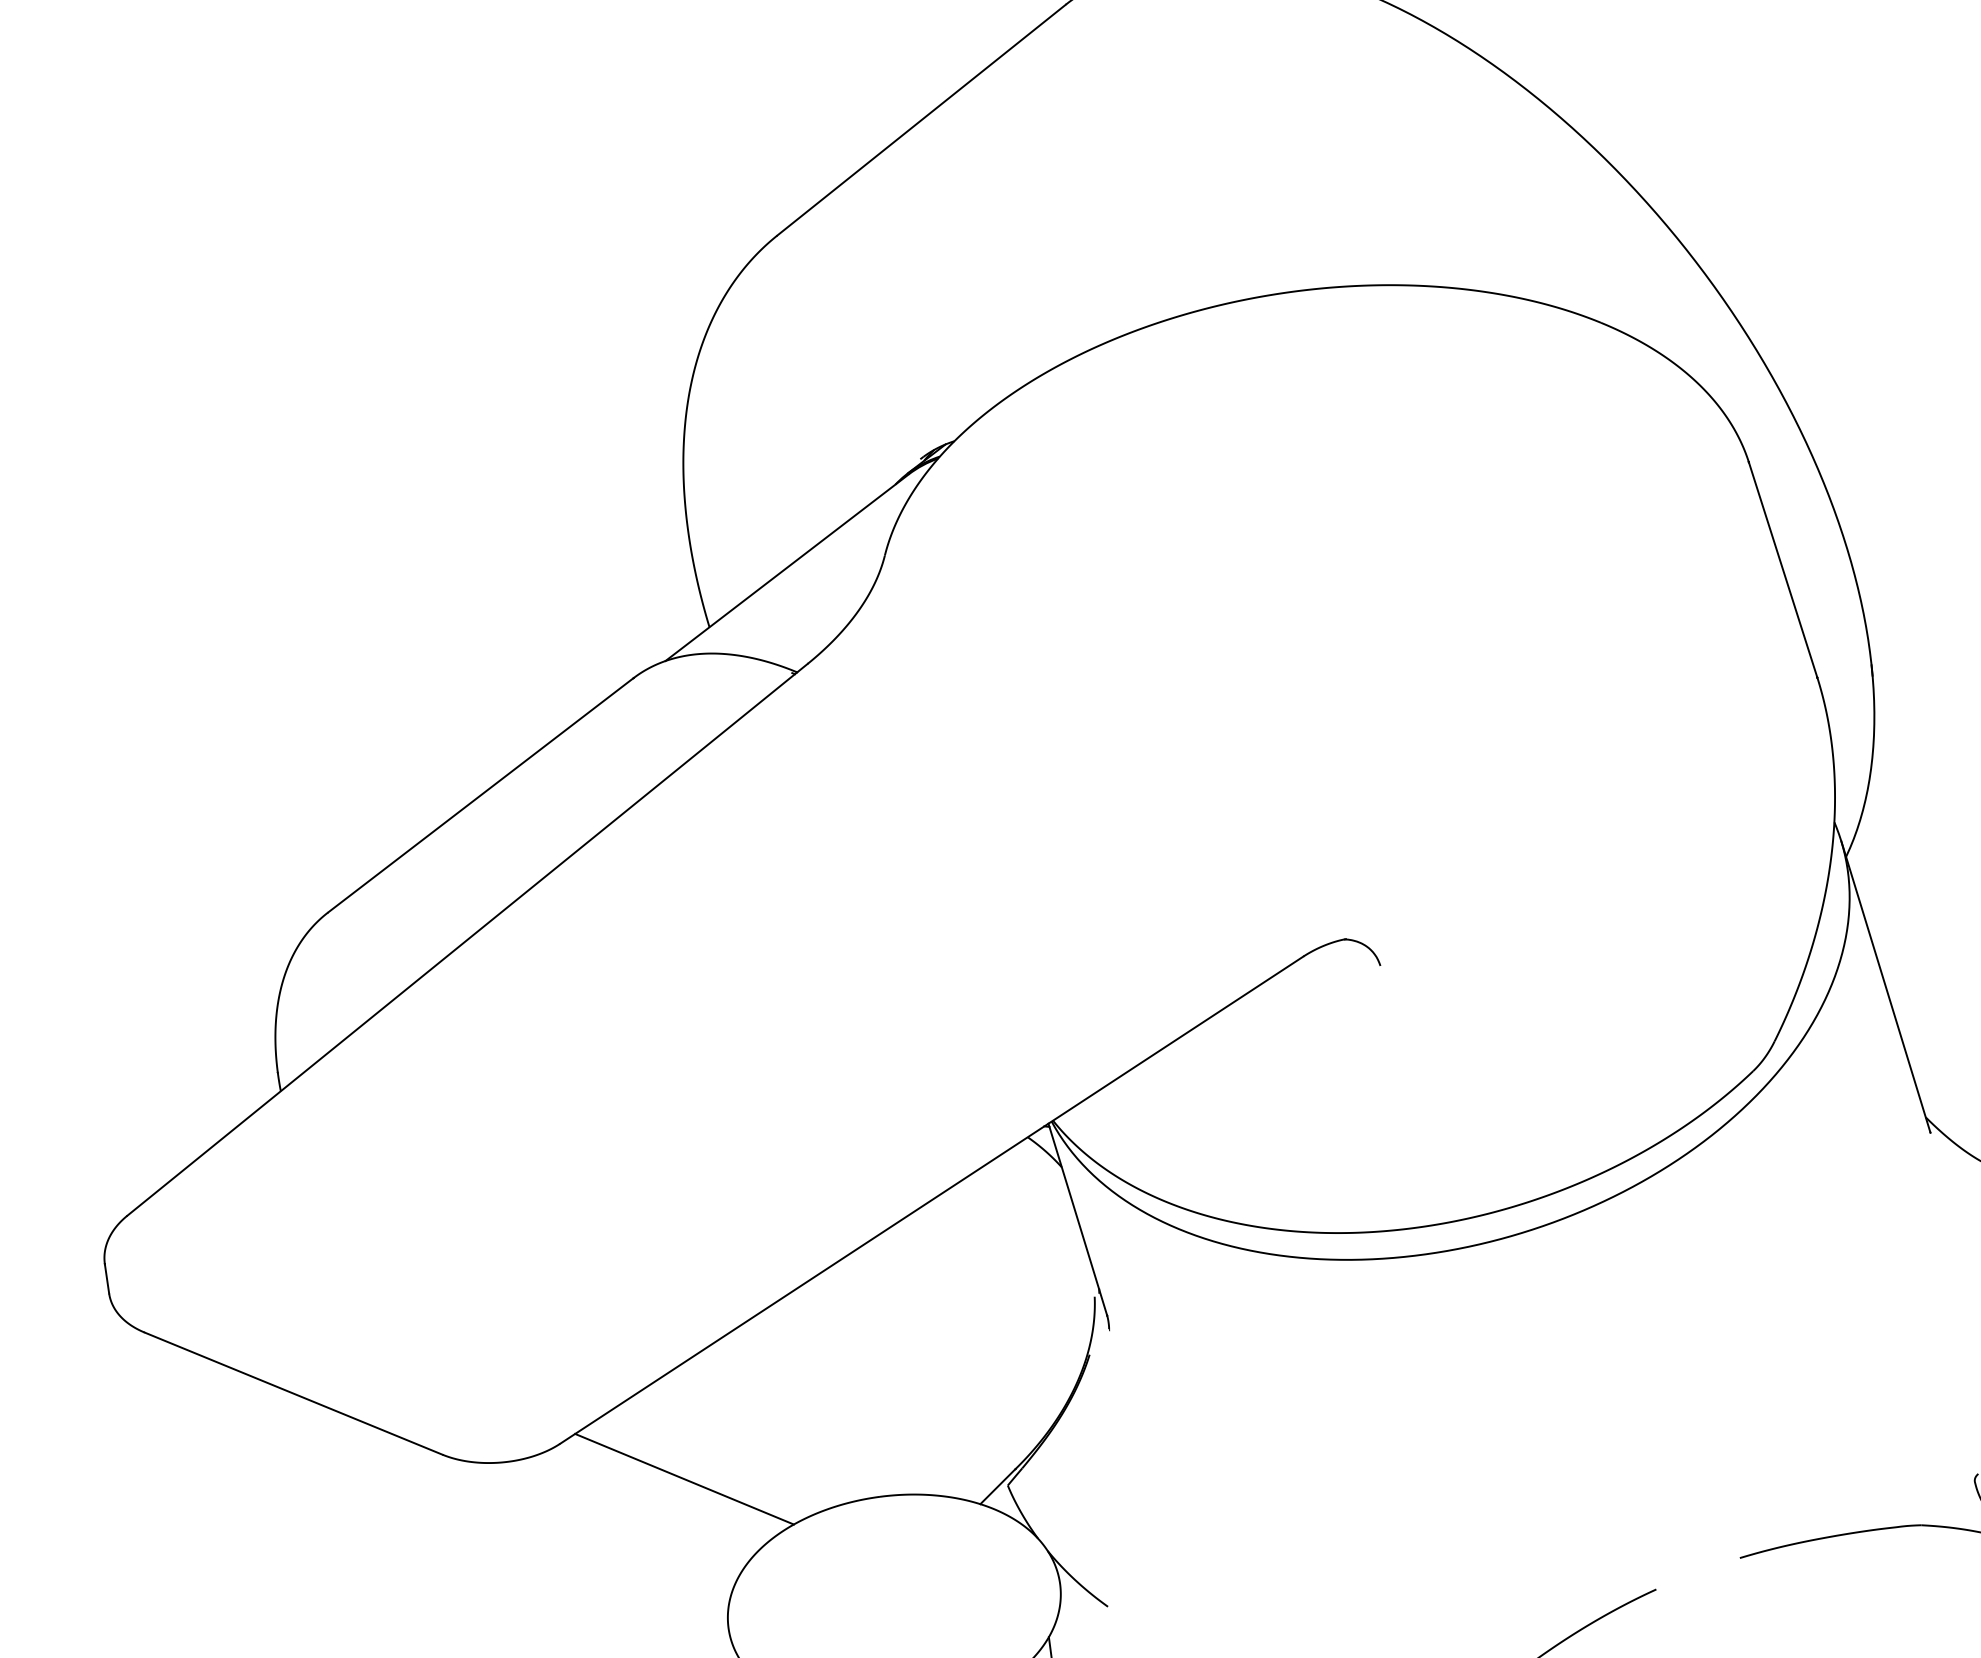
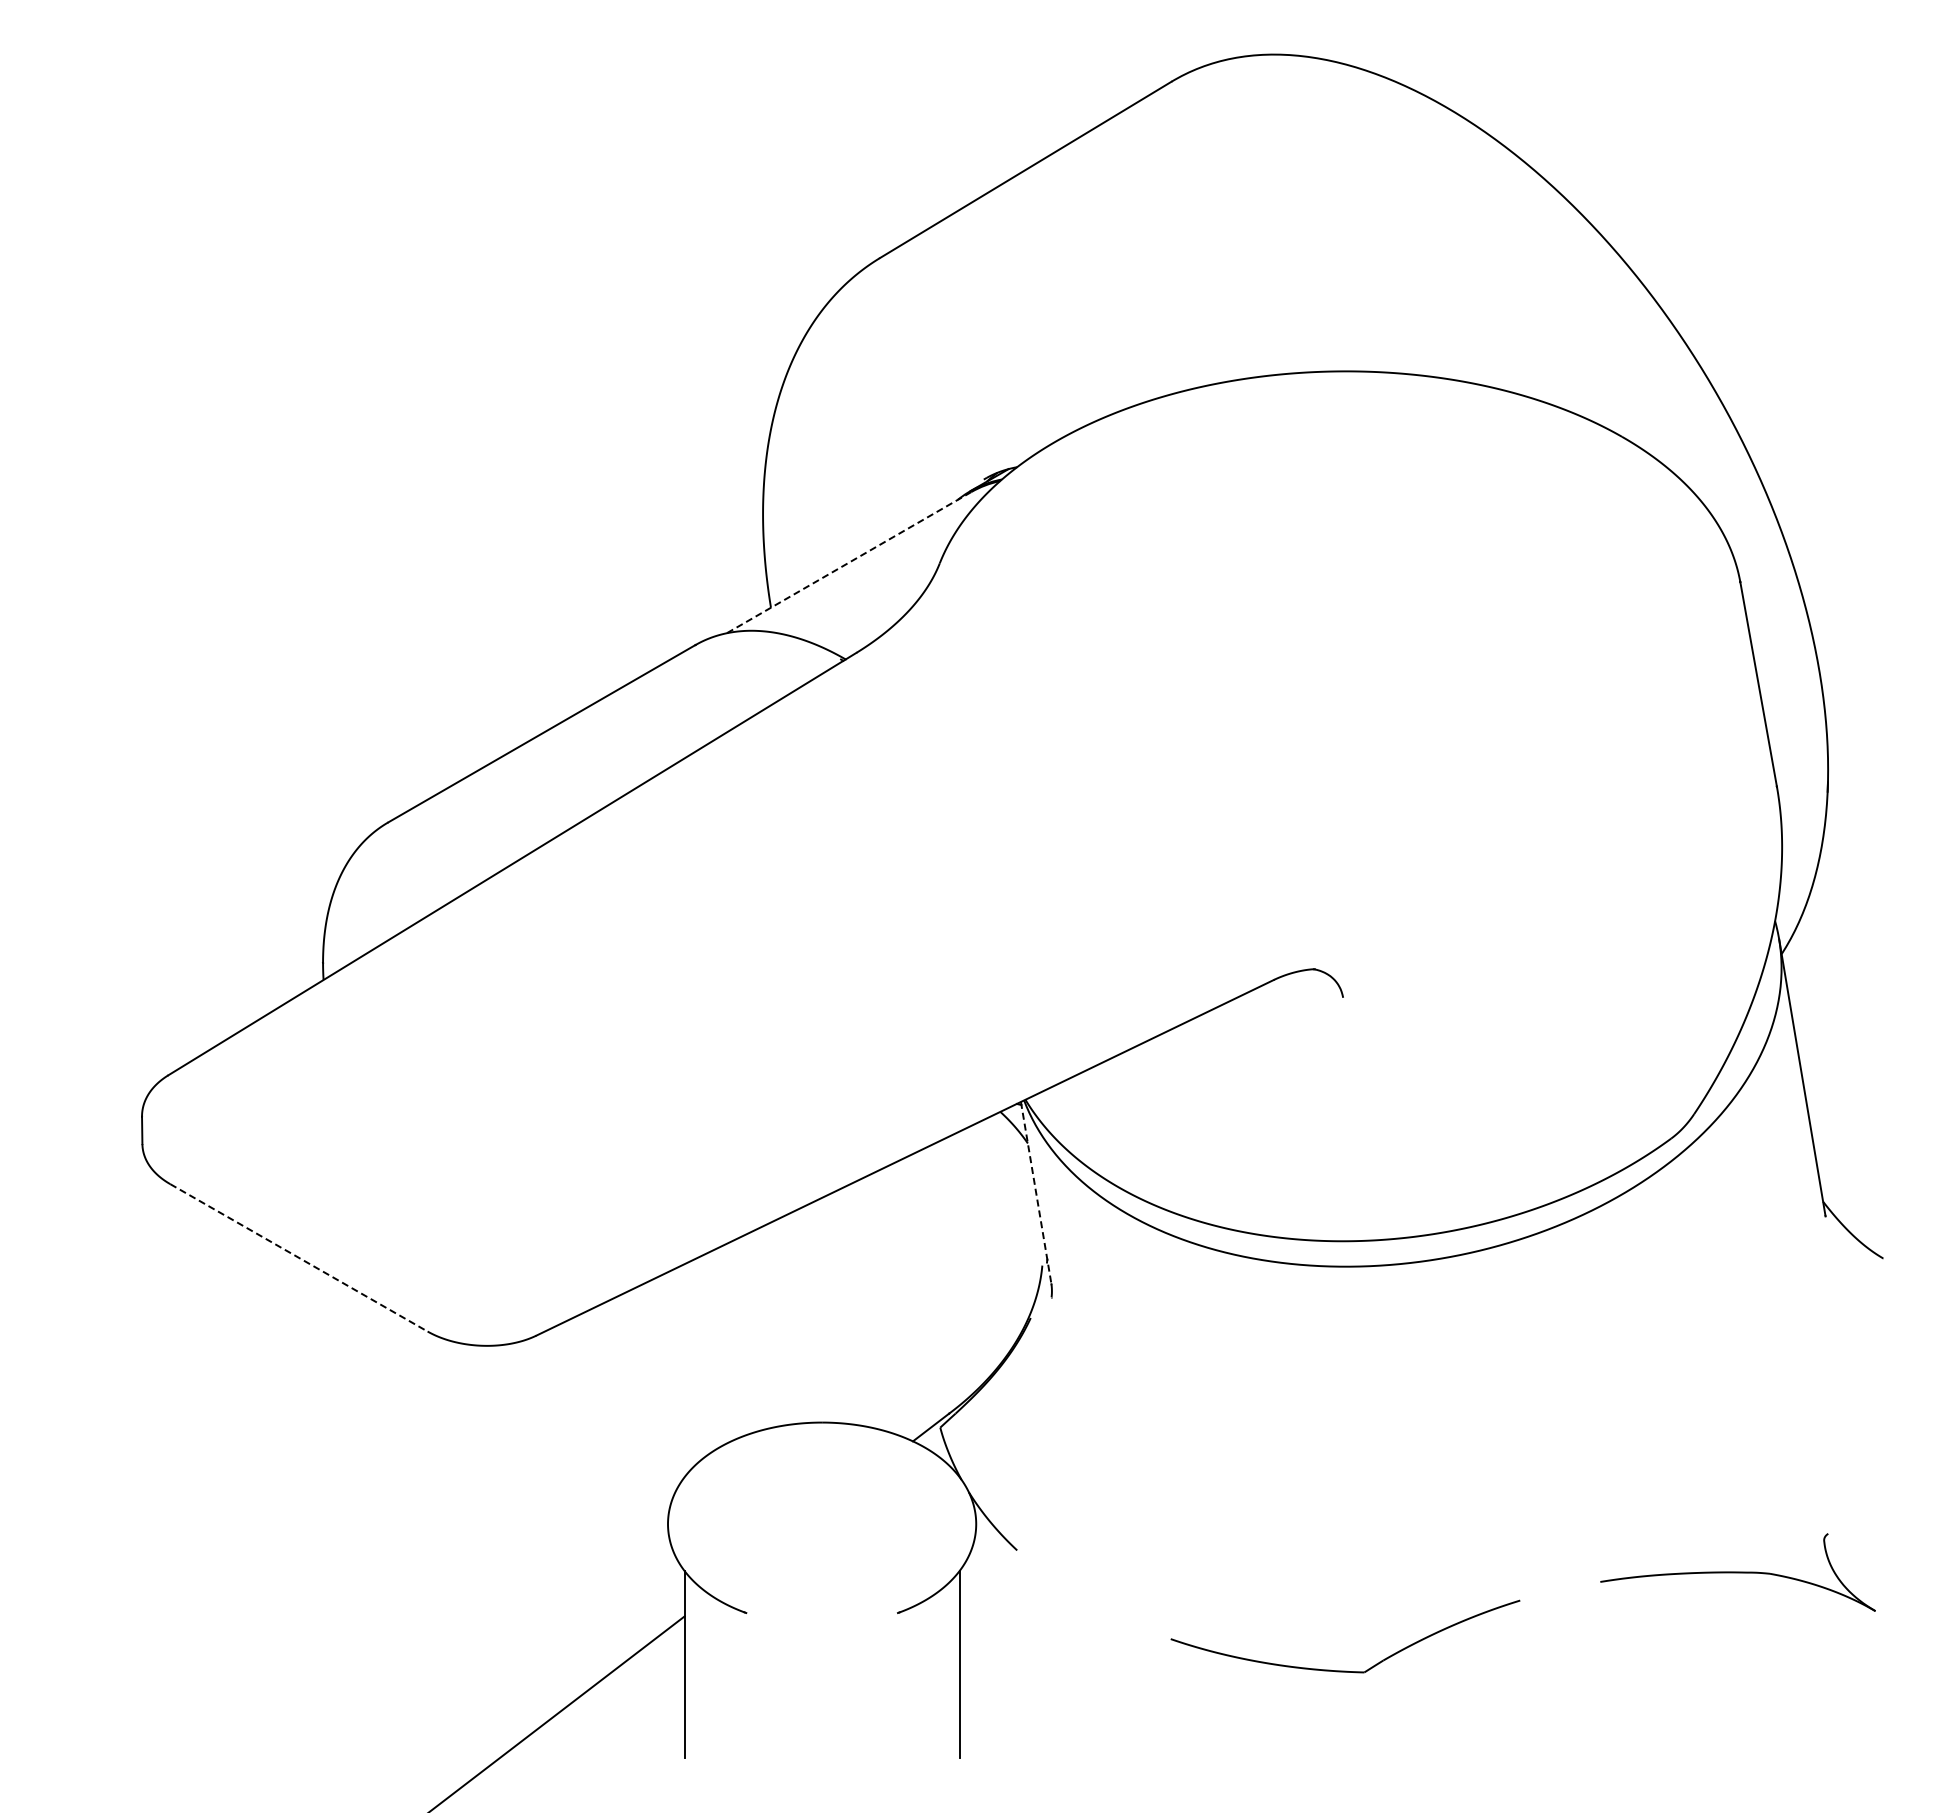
line: (786, 567) -> (848, 562), solid -> dashed
line: (1078, 1219) -> (1036, 1193), solid -> dashed
line: (294, 1394) -> (299, 1258), solid -> dashed
line: (684, 1478) -> (645, 1382), removed

